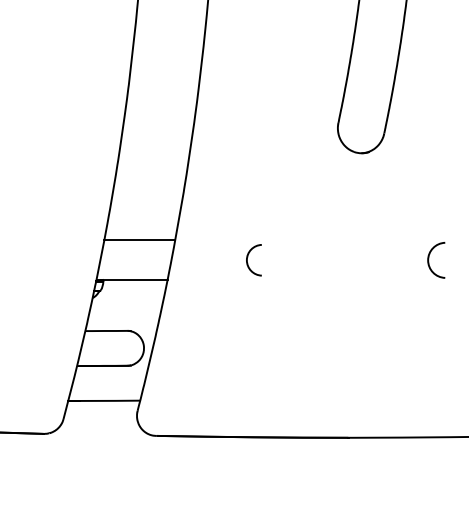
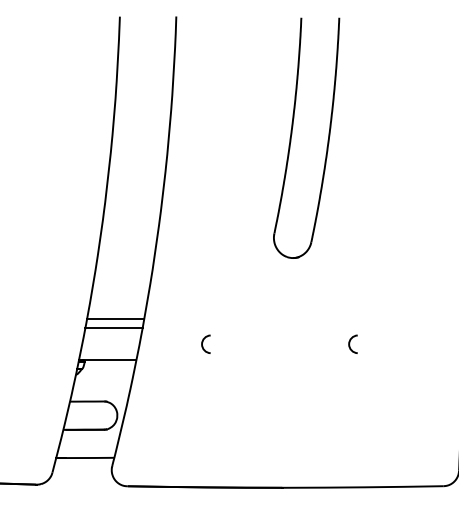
line: (141, 228) -> (115, 318), added
part: (253, 259) -> (205, 343), size x0.71
part: (435, 259) -> (352, 343), size x0.62

